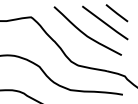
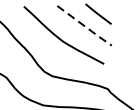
line: (105, 23) -> (84, 26), solid -> dashed

